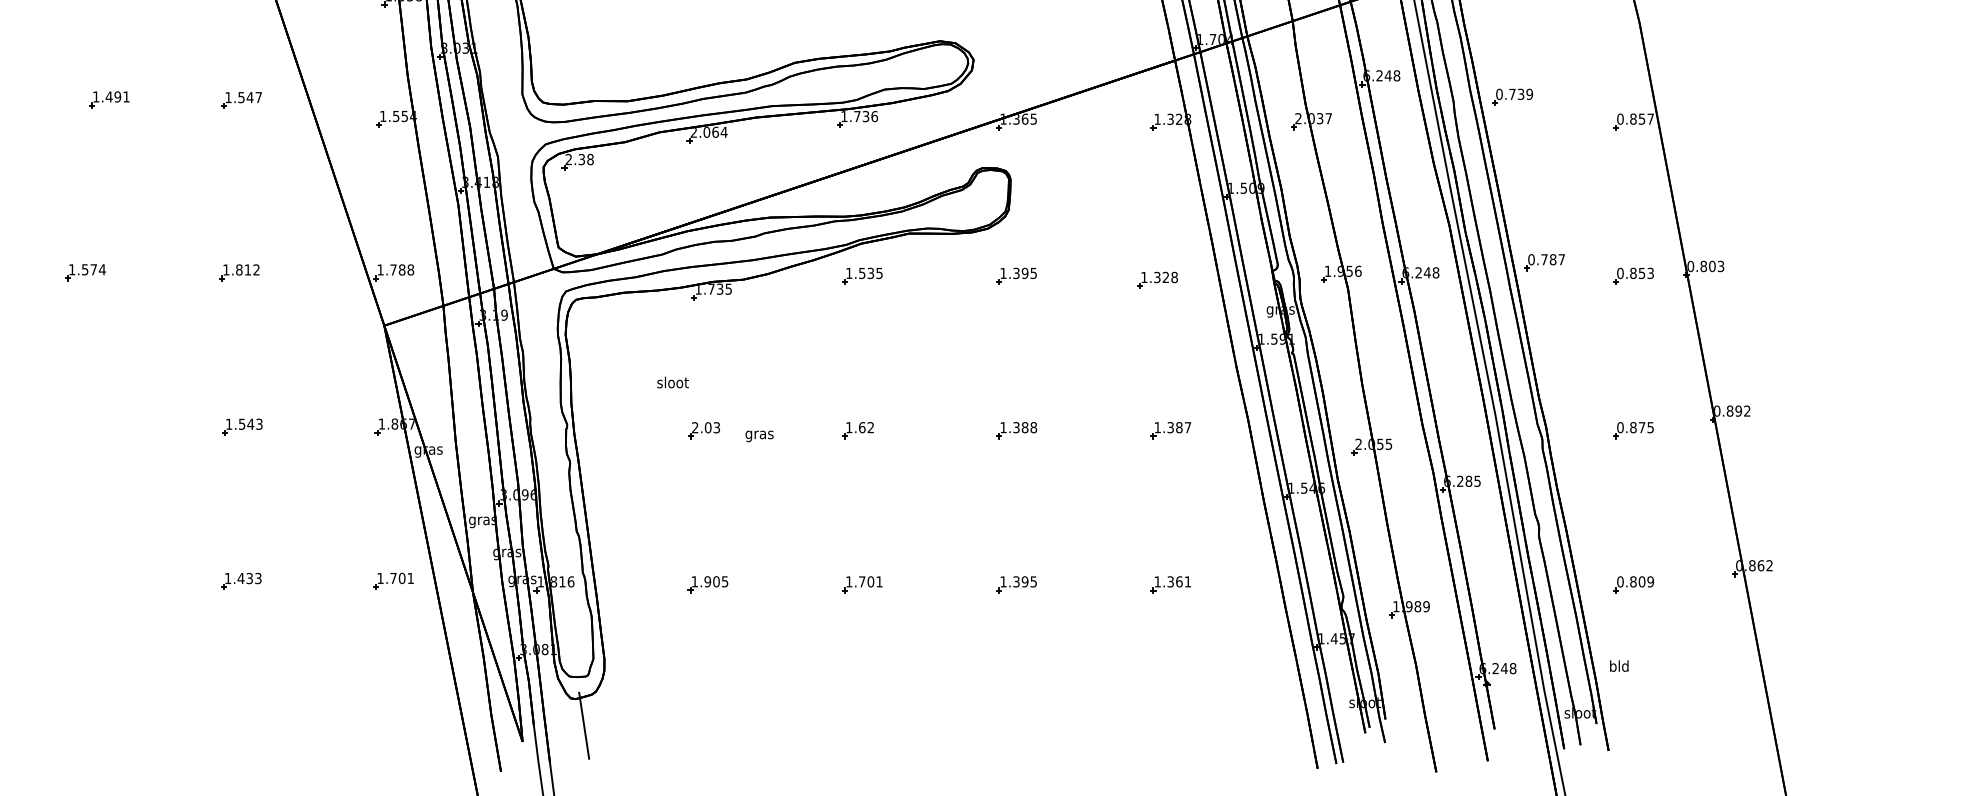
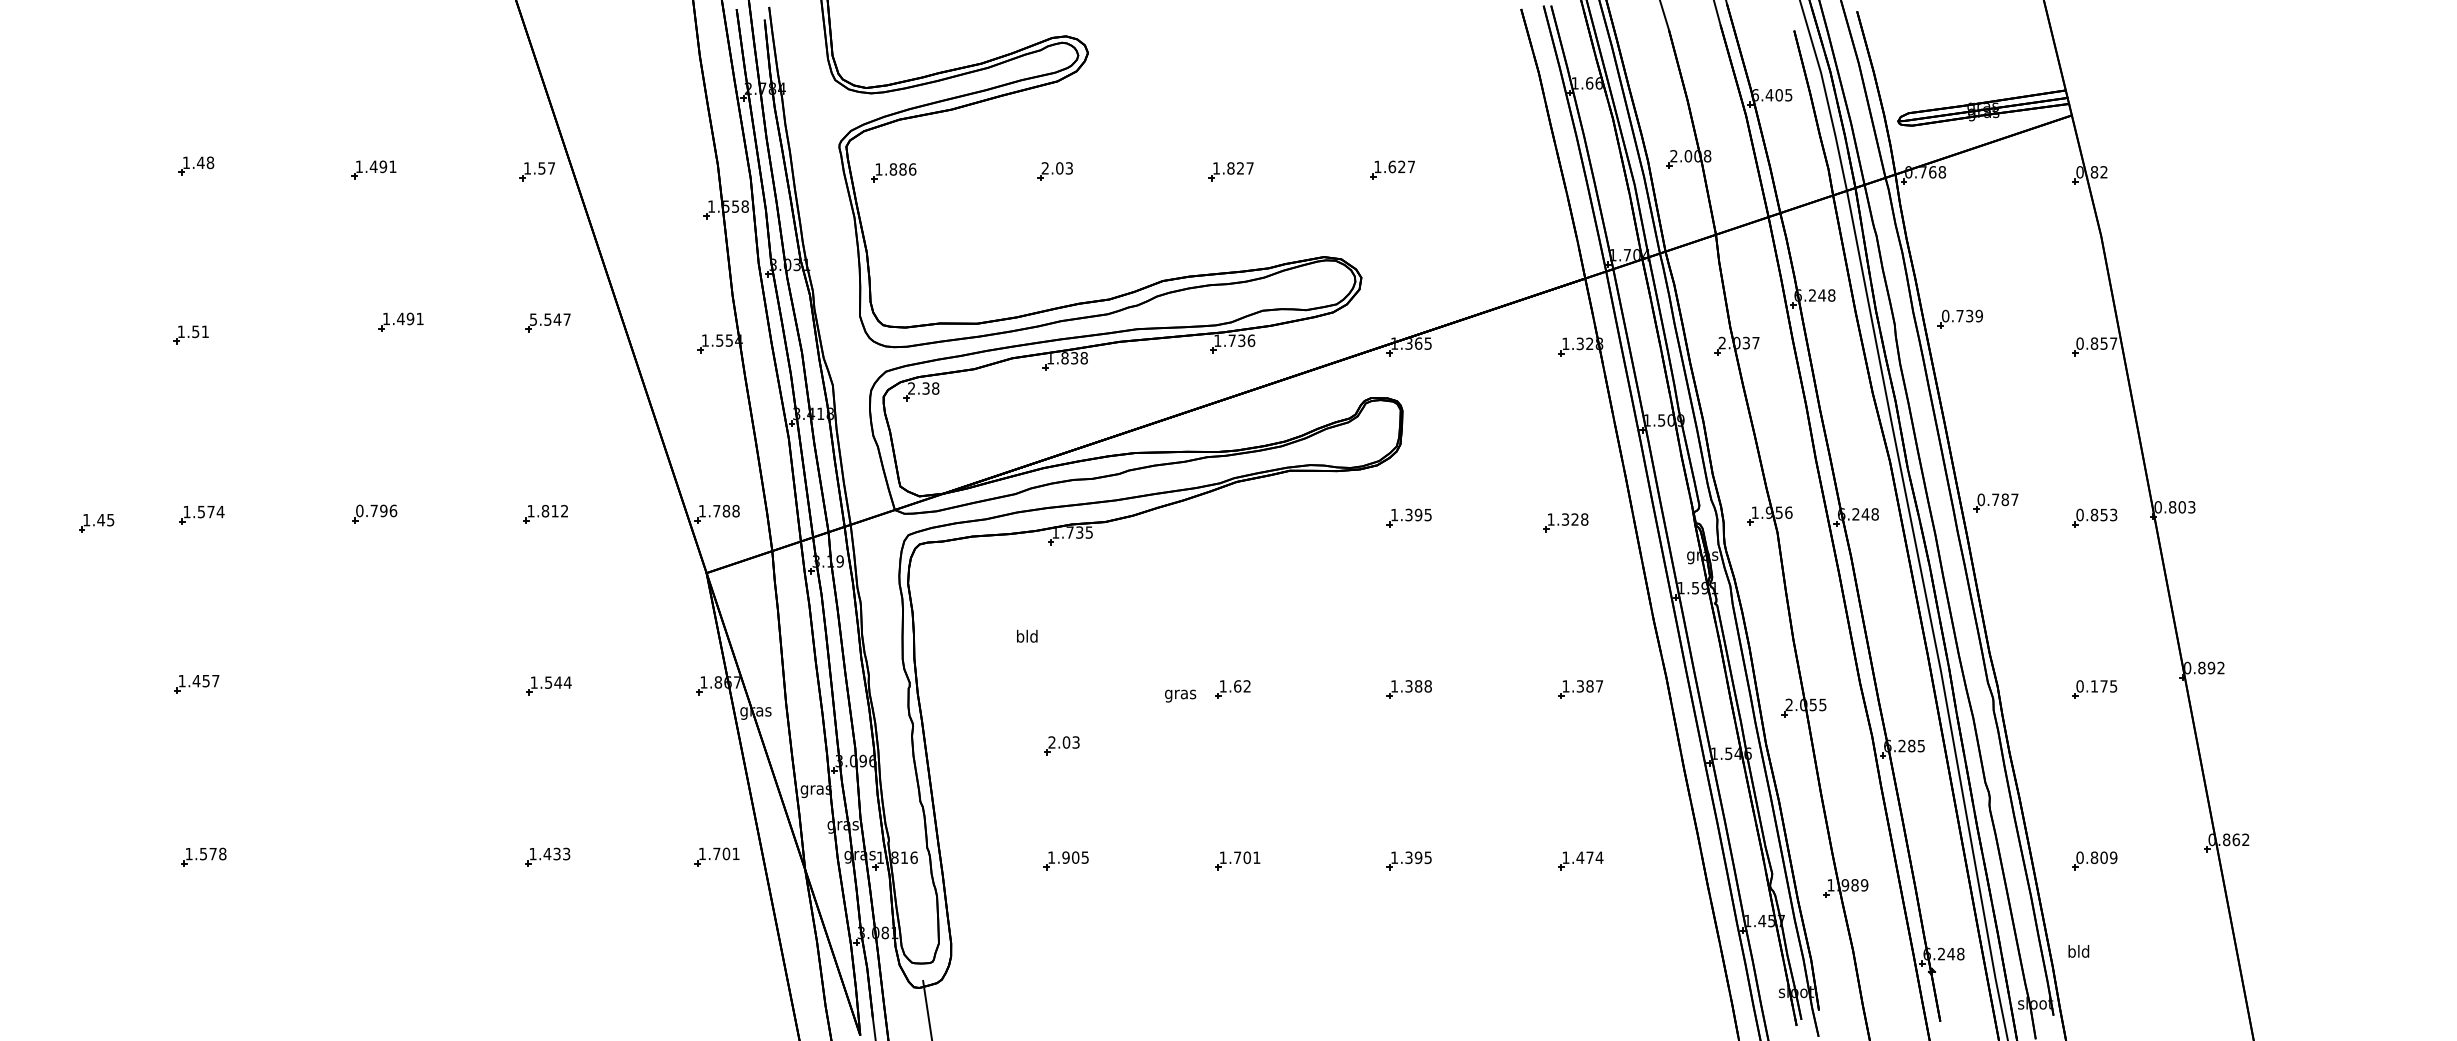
text: (228, 97) -> (533, 319), 1.547 -> 5.547
text: (709, 132) -> (1067, 358), 2.064 -> 1.838
text: (87, 269) -> (376, 510), 1.574 -> 0.796
part: (862, 275) -> (1237, 517), removed
text: (673, 381) -> (1027, 635), sloot -> bld
text: (259, 424) -> (567, 682), 1.543 -> 1.544
text: (1633, 427) -> (2094, 686), 0.875 -> 0.175
part: (703, 430) -> (1061, 745), moved
text: (759, 435) -> (1180, 695), moved
text: (1178, 581) -> (1589, 857), 1.361 -> 1.474

